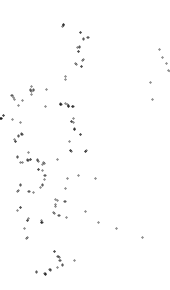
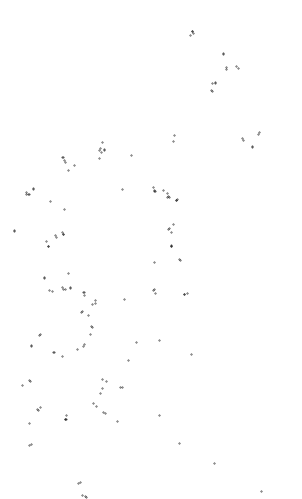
part: (79, 62) -> (250, 138), moved
part: (16, 100) -> (66, 164), size x0.6
part: (70, 146) -> (156, 279), size x1.4

